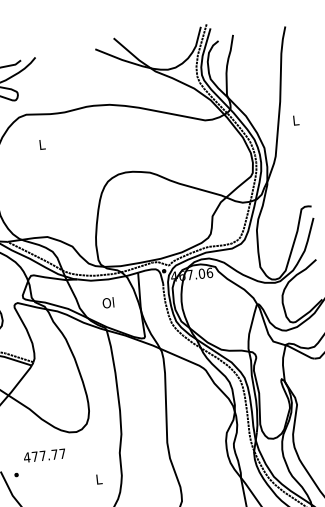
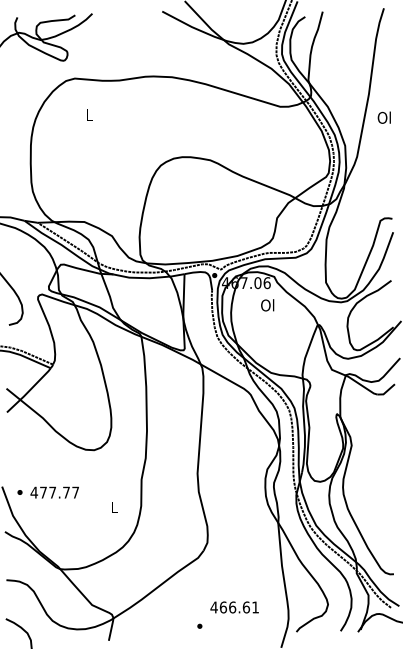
text: (294, 120) -> (383, 117), L -> Ol
text: (108, 303) -> (267, 305), moved
text: (44, 455) -> (54, 492), moved

